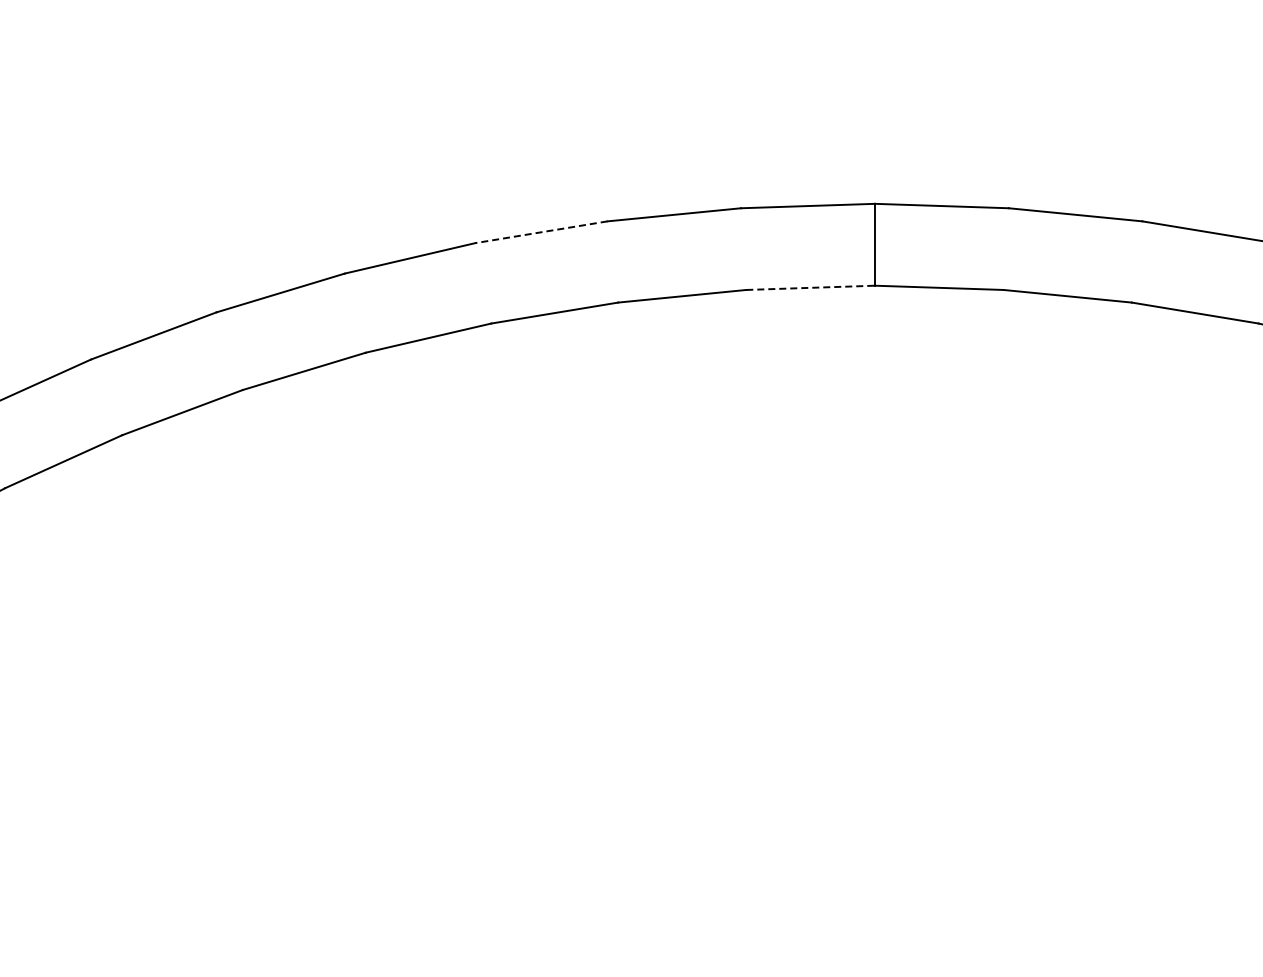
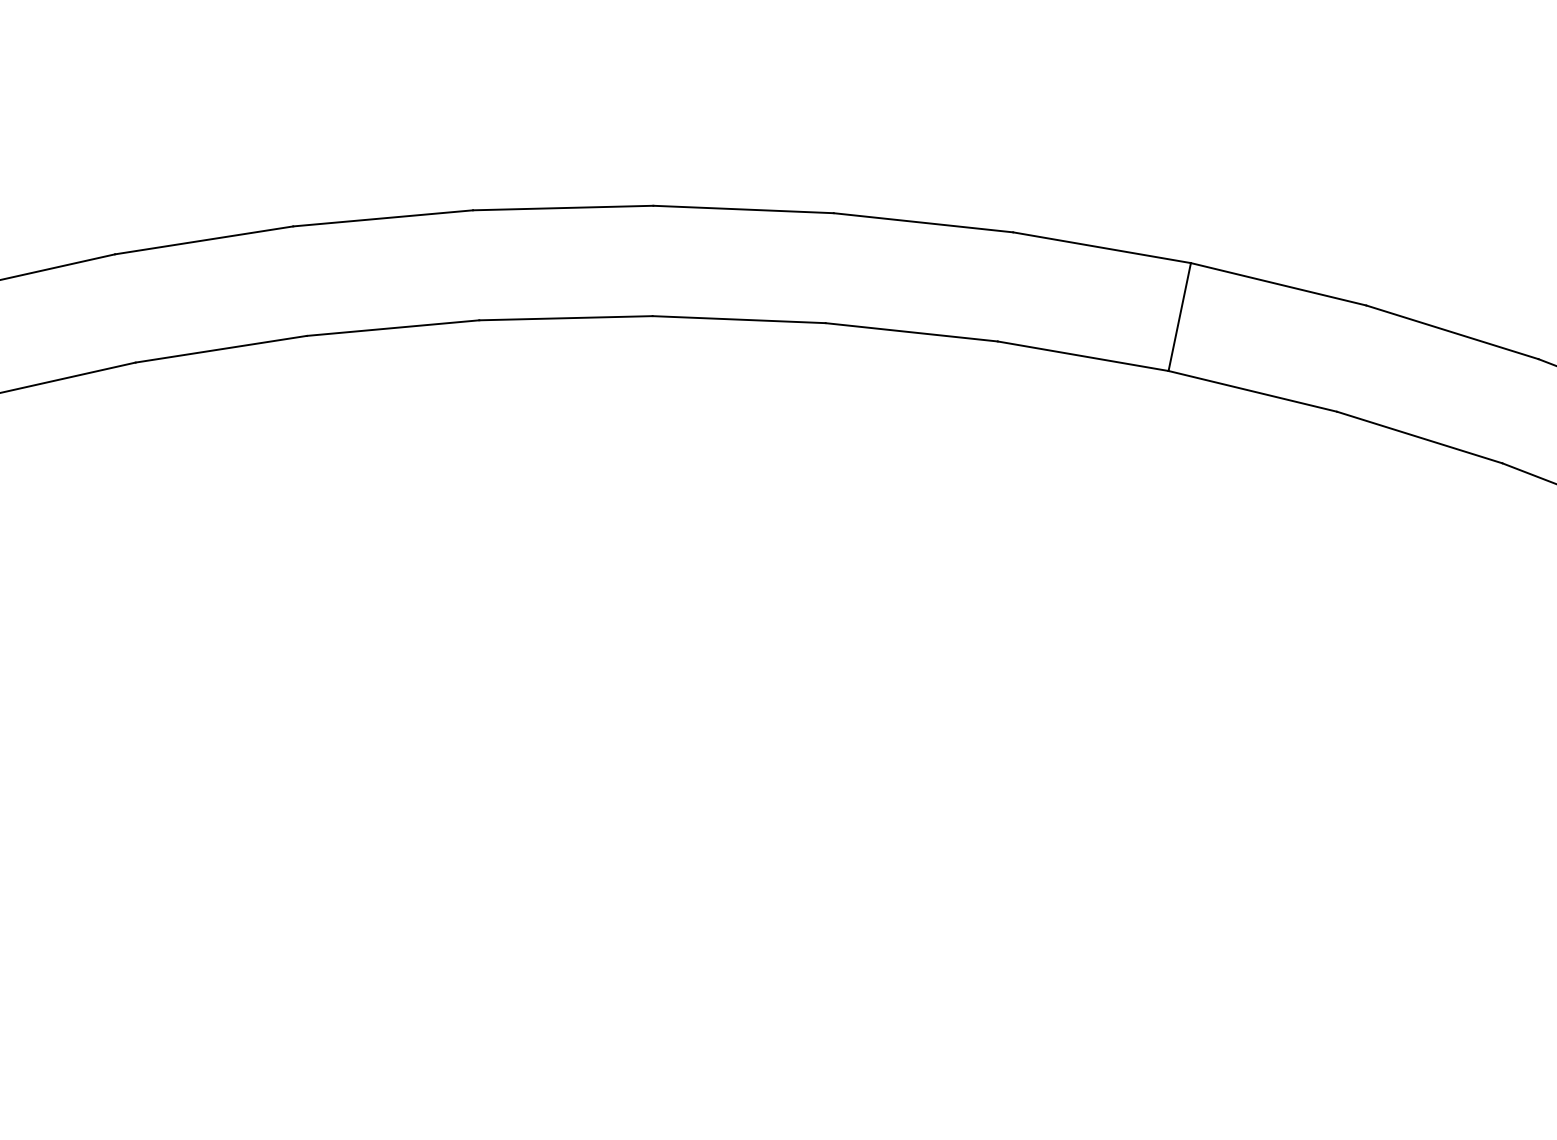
line: (540, 232) -> (742, 209), dashed -> solid
line: (811, 287) -> (1084, 356), dashed -> solid

